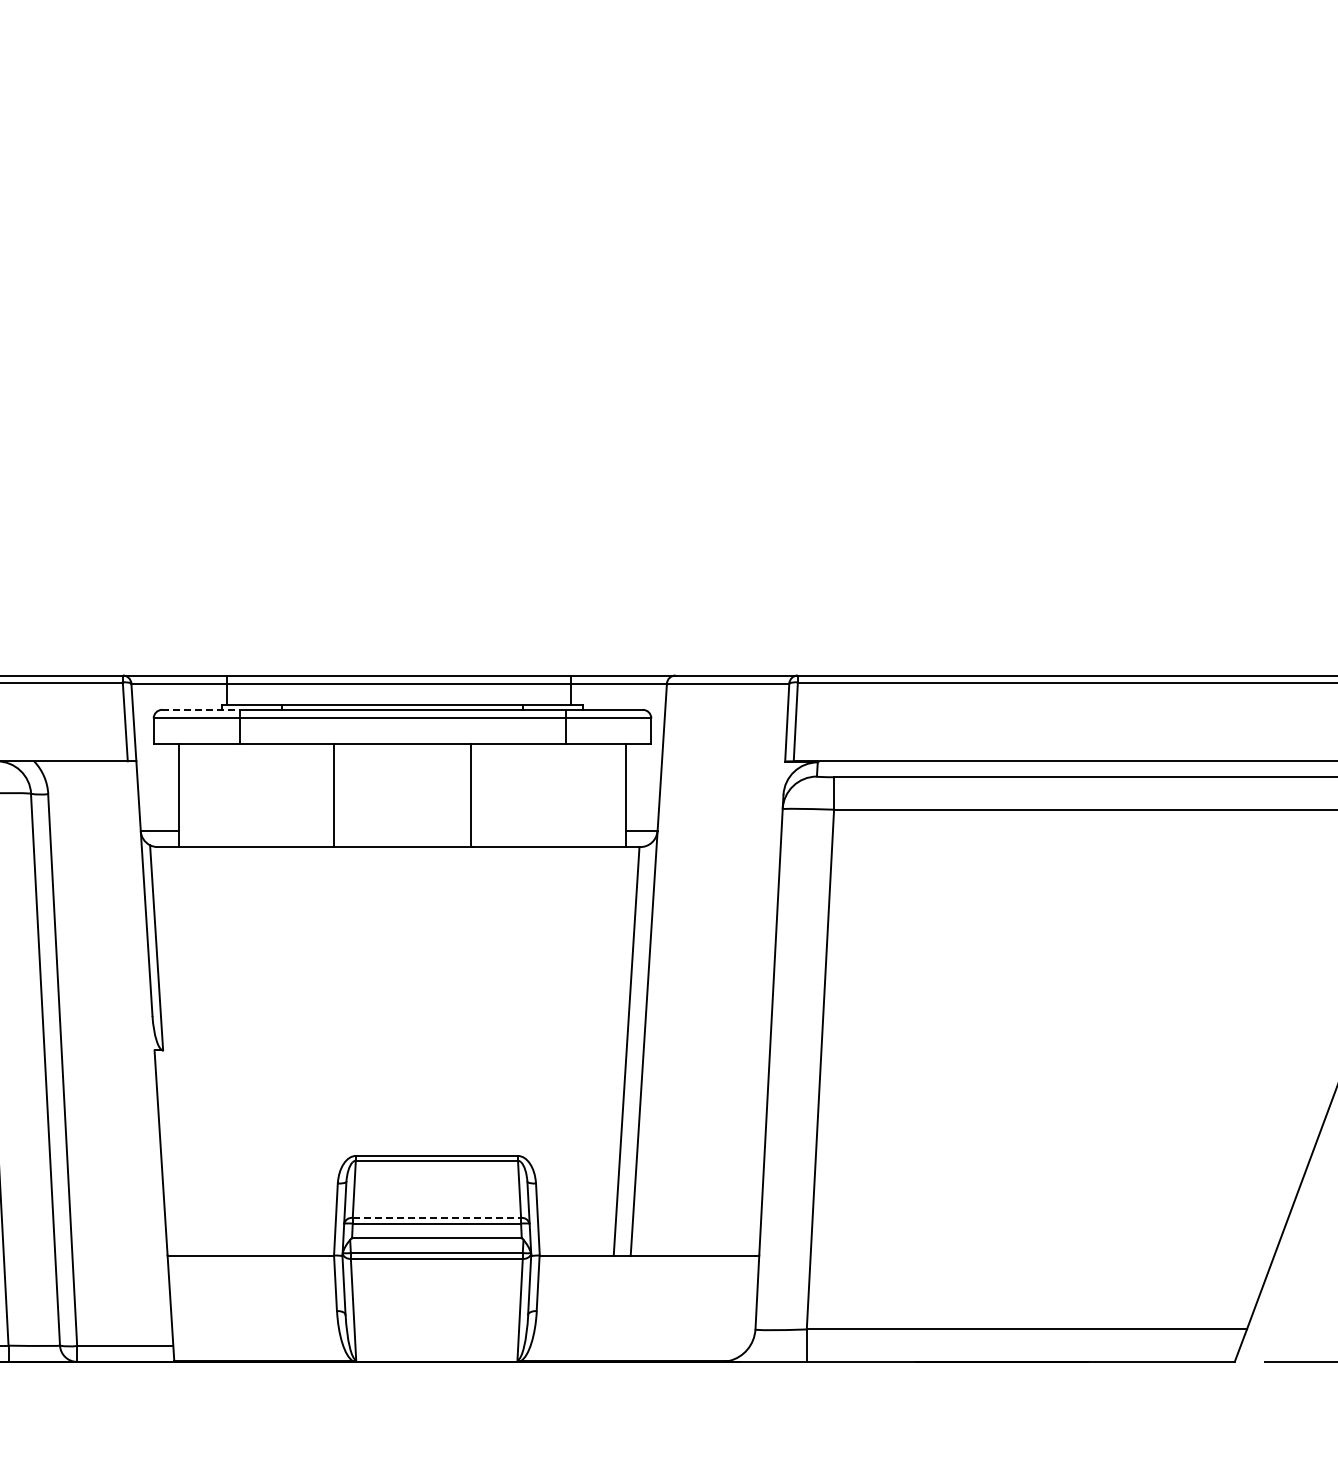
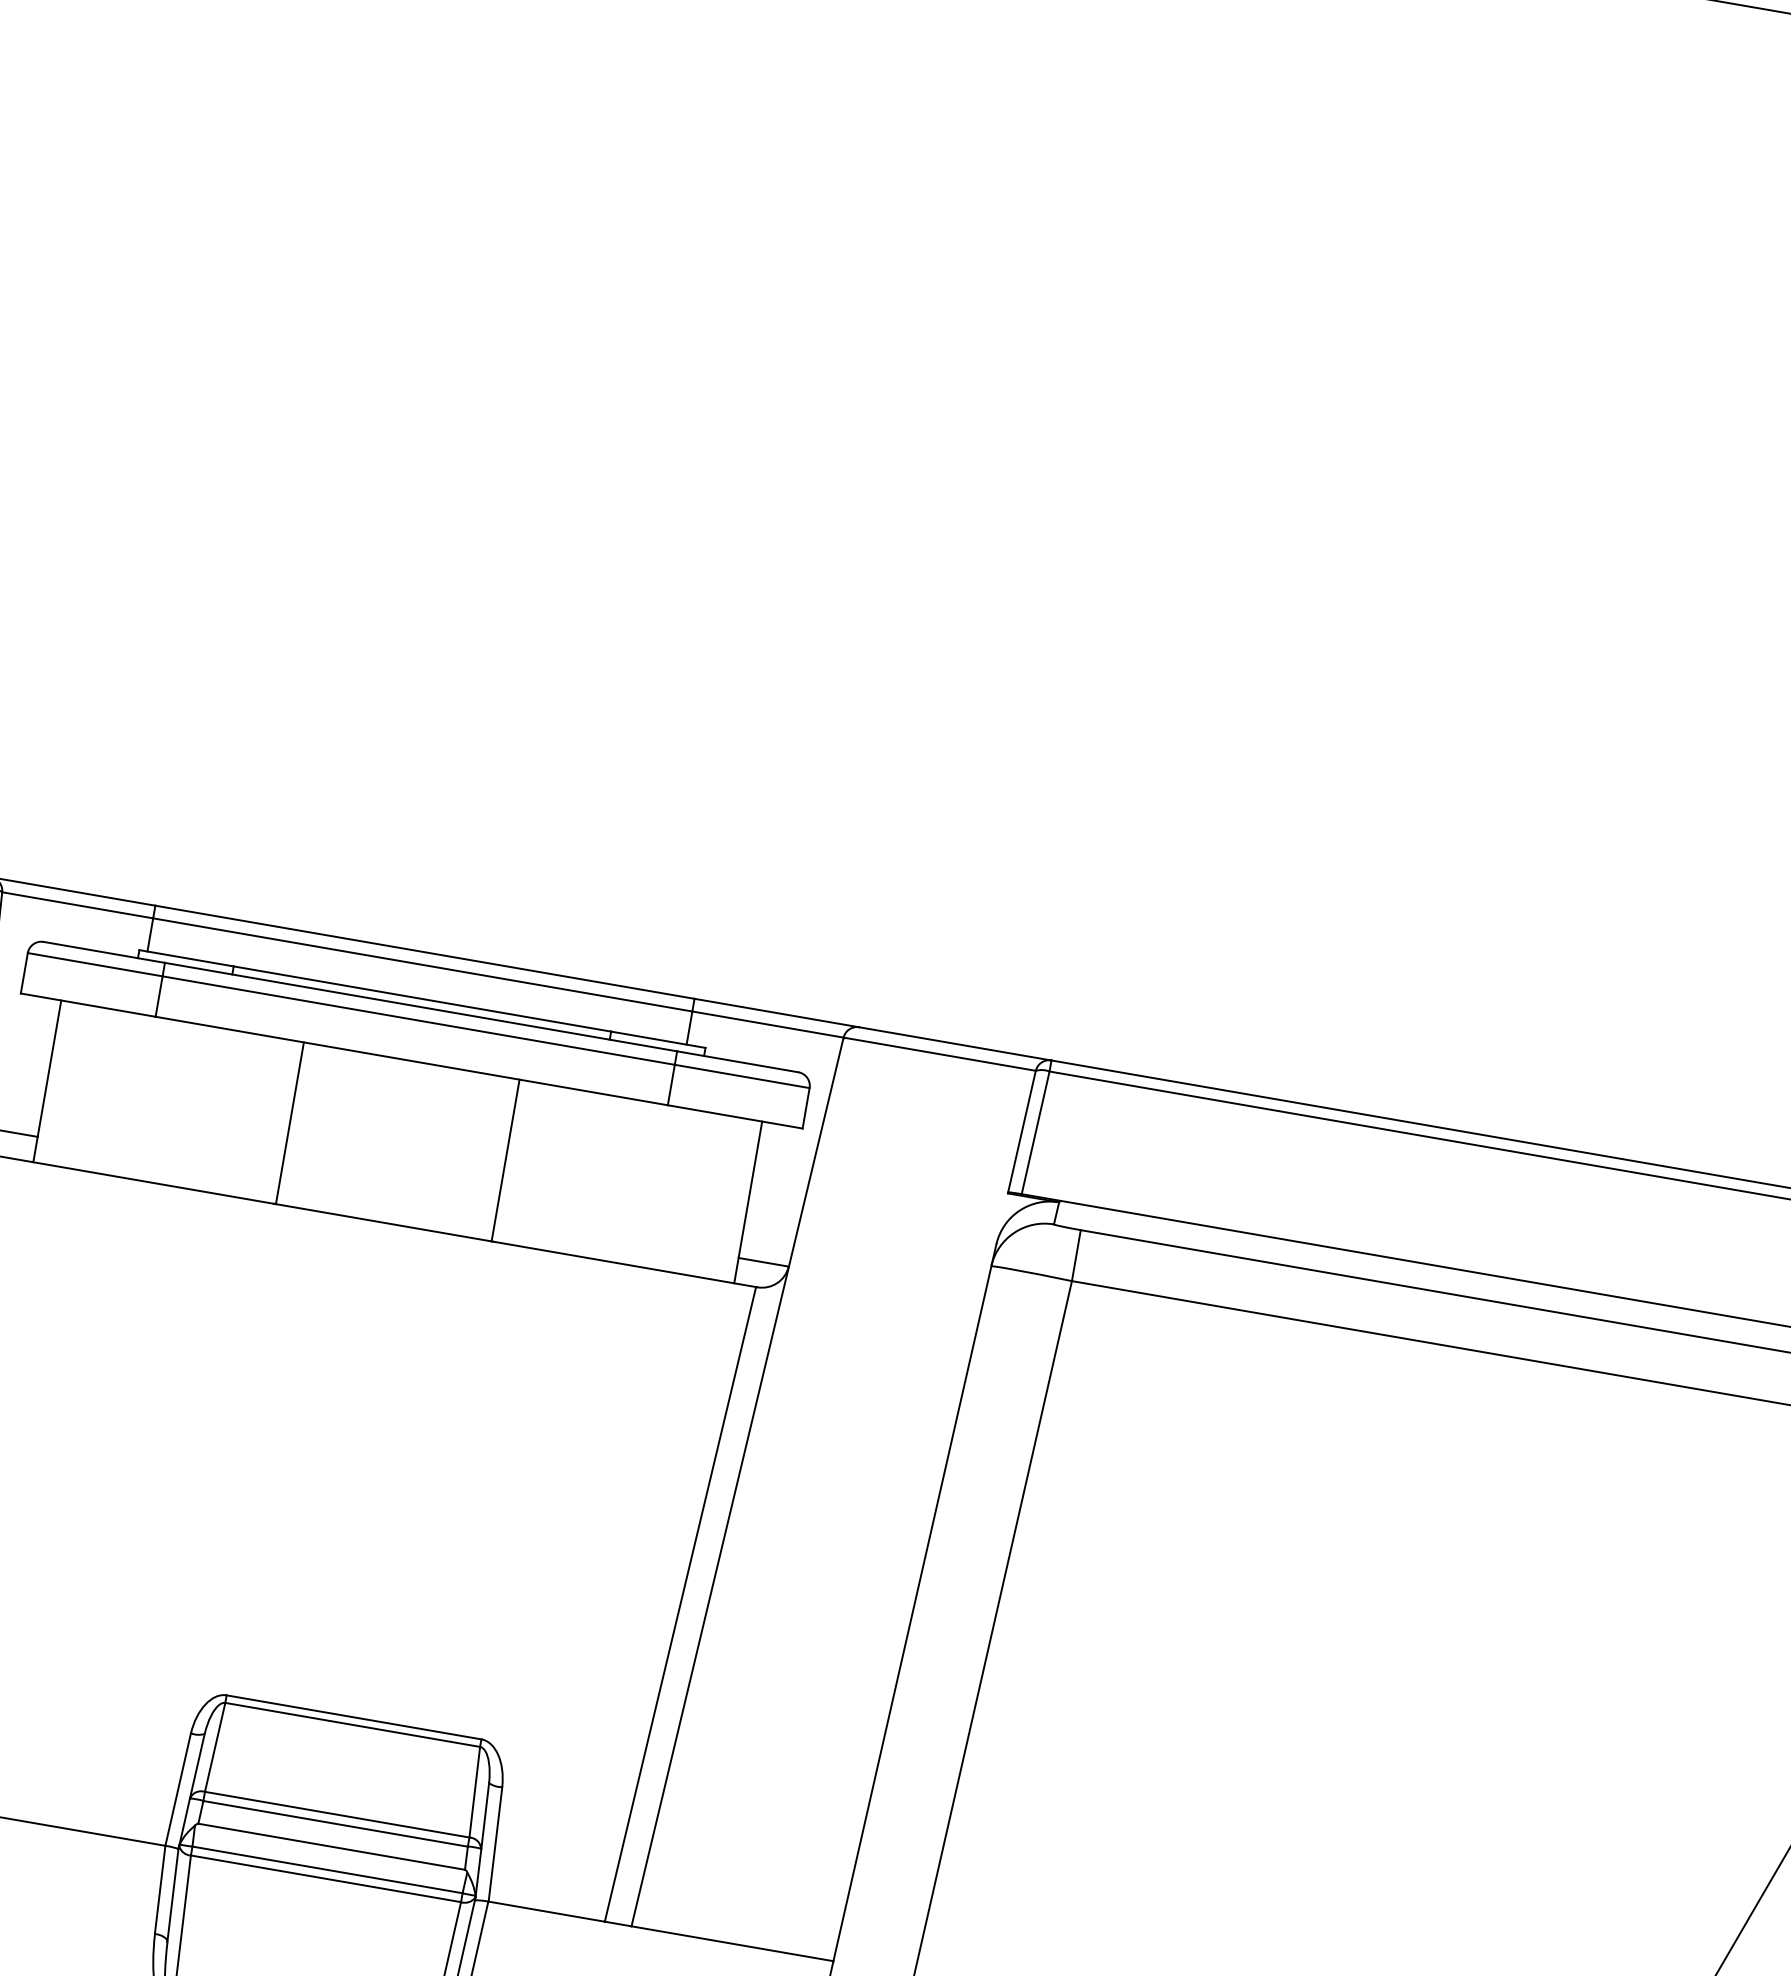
line: (200, 709) -> (103, 951), dashed -> solid
line: (437, 1217) -> (338, 1814), dashed -> solid

